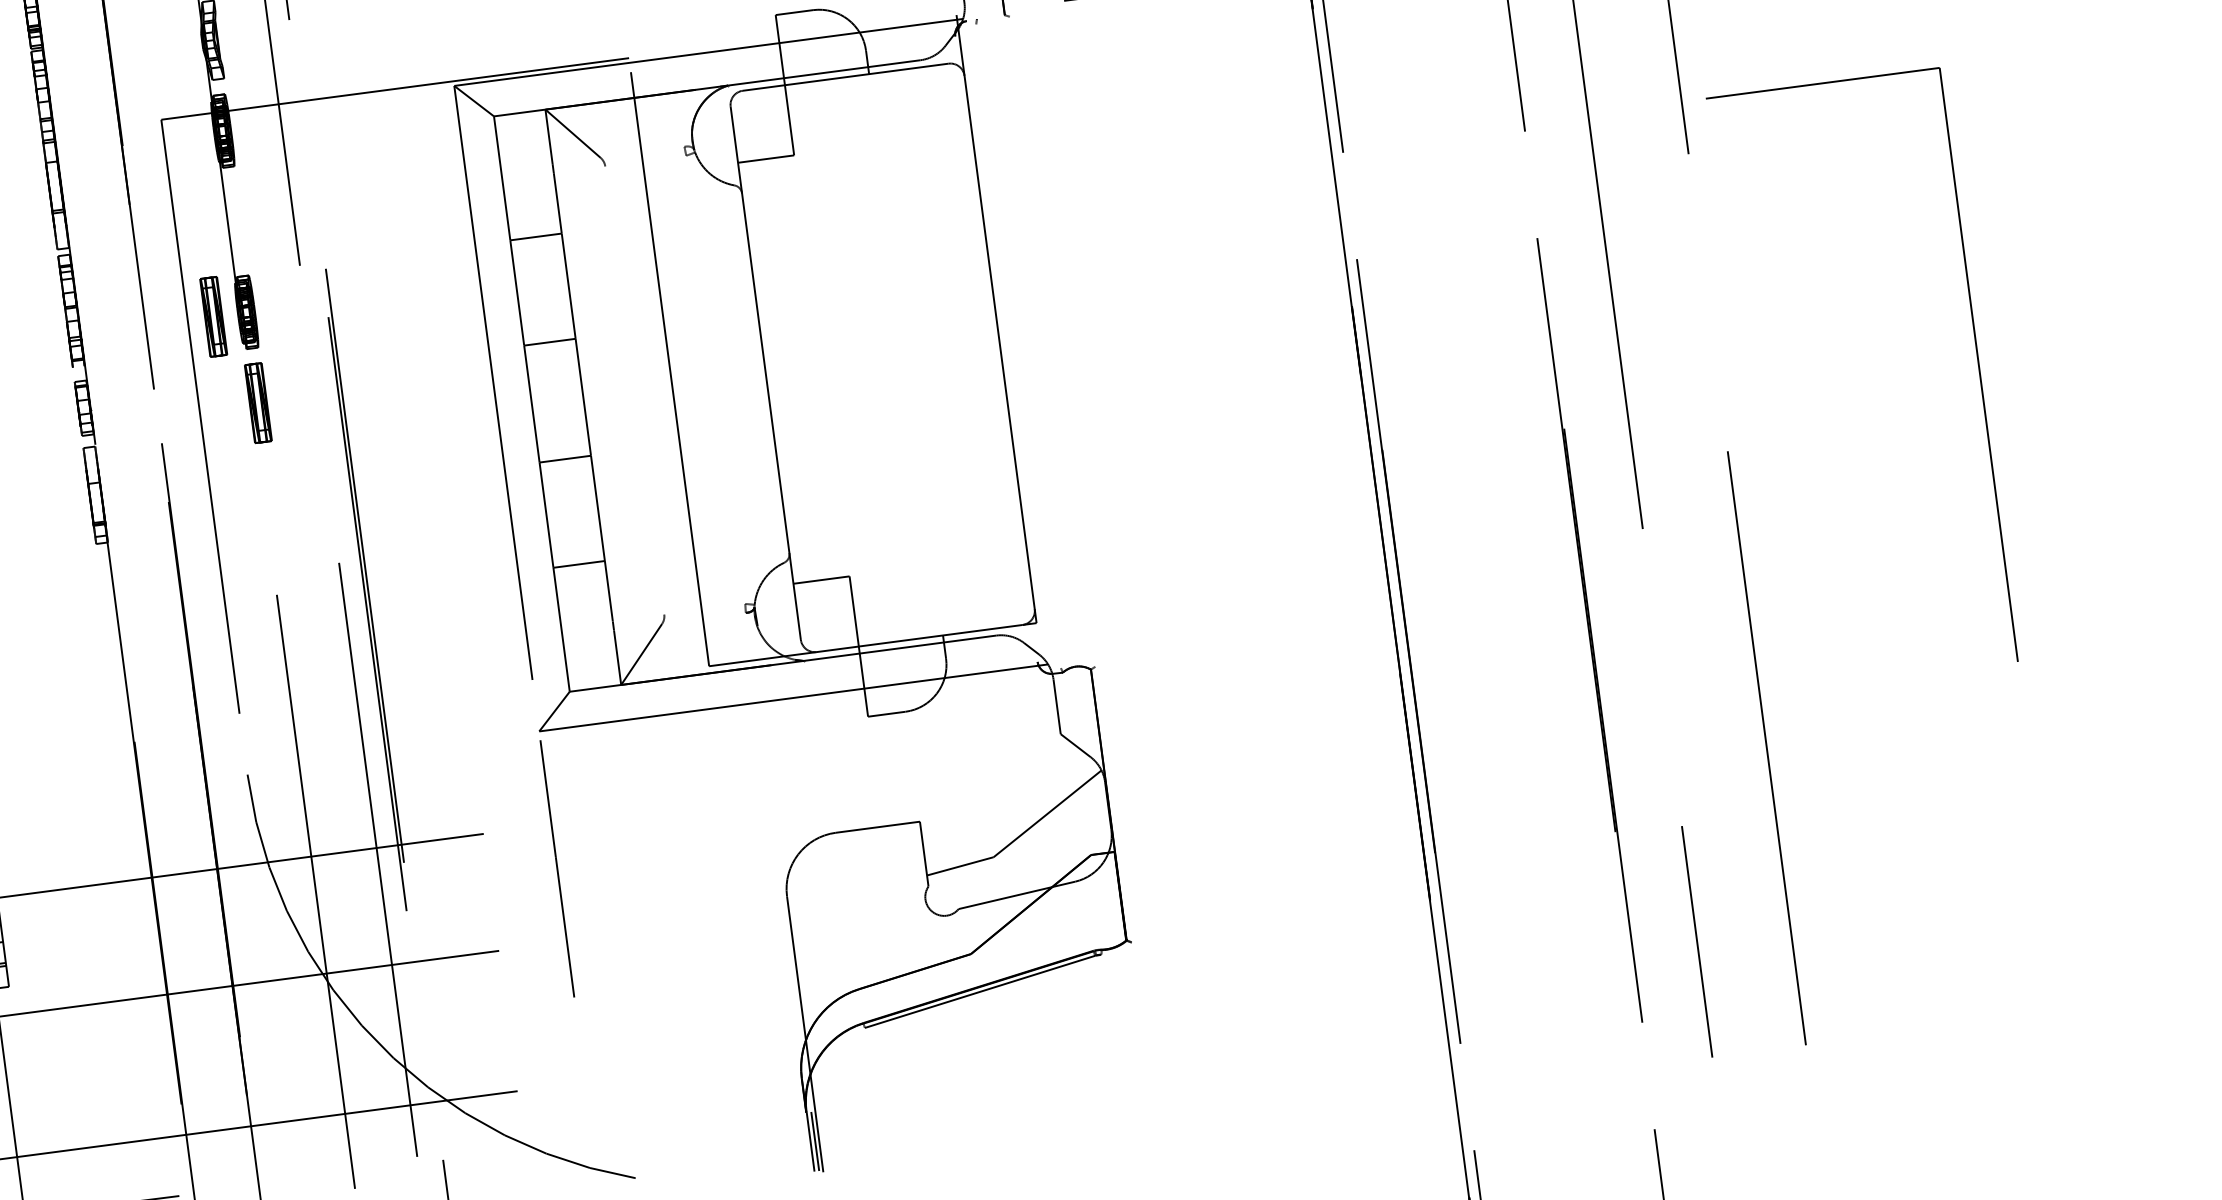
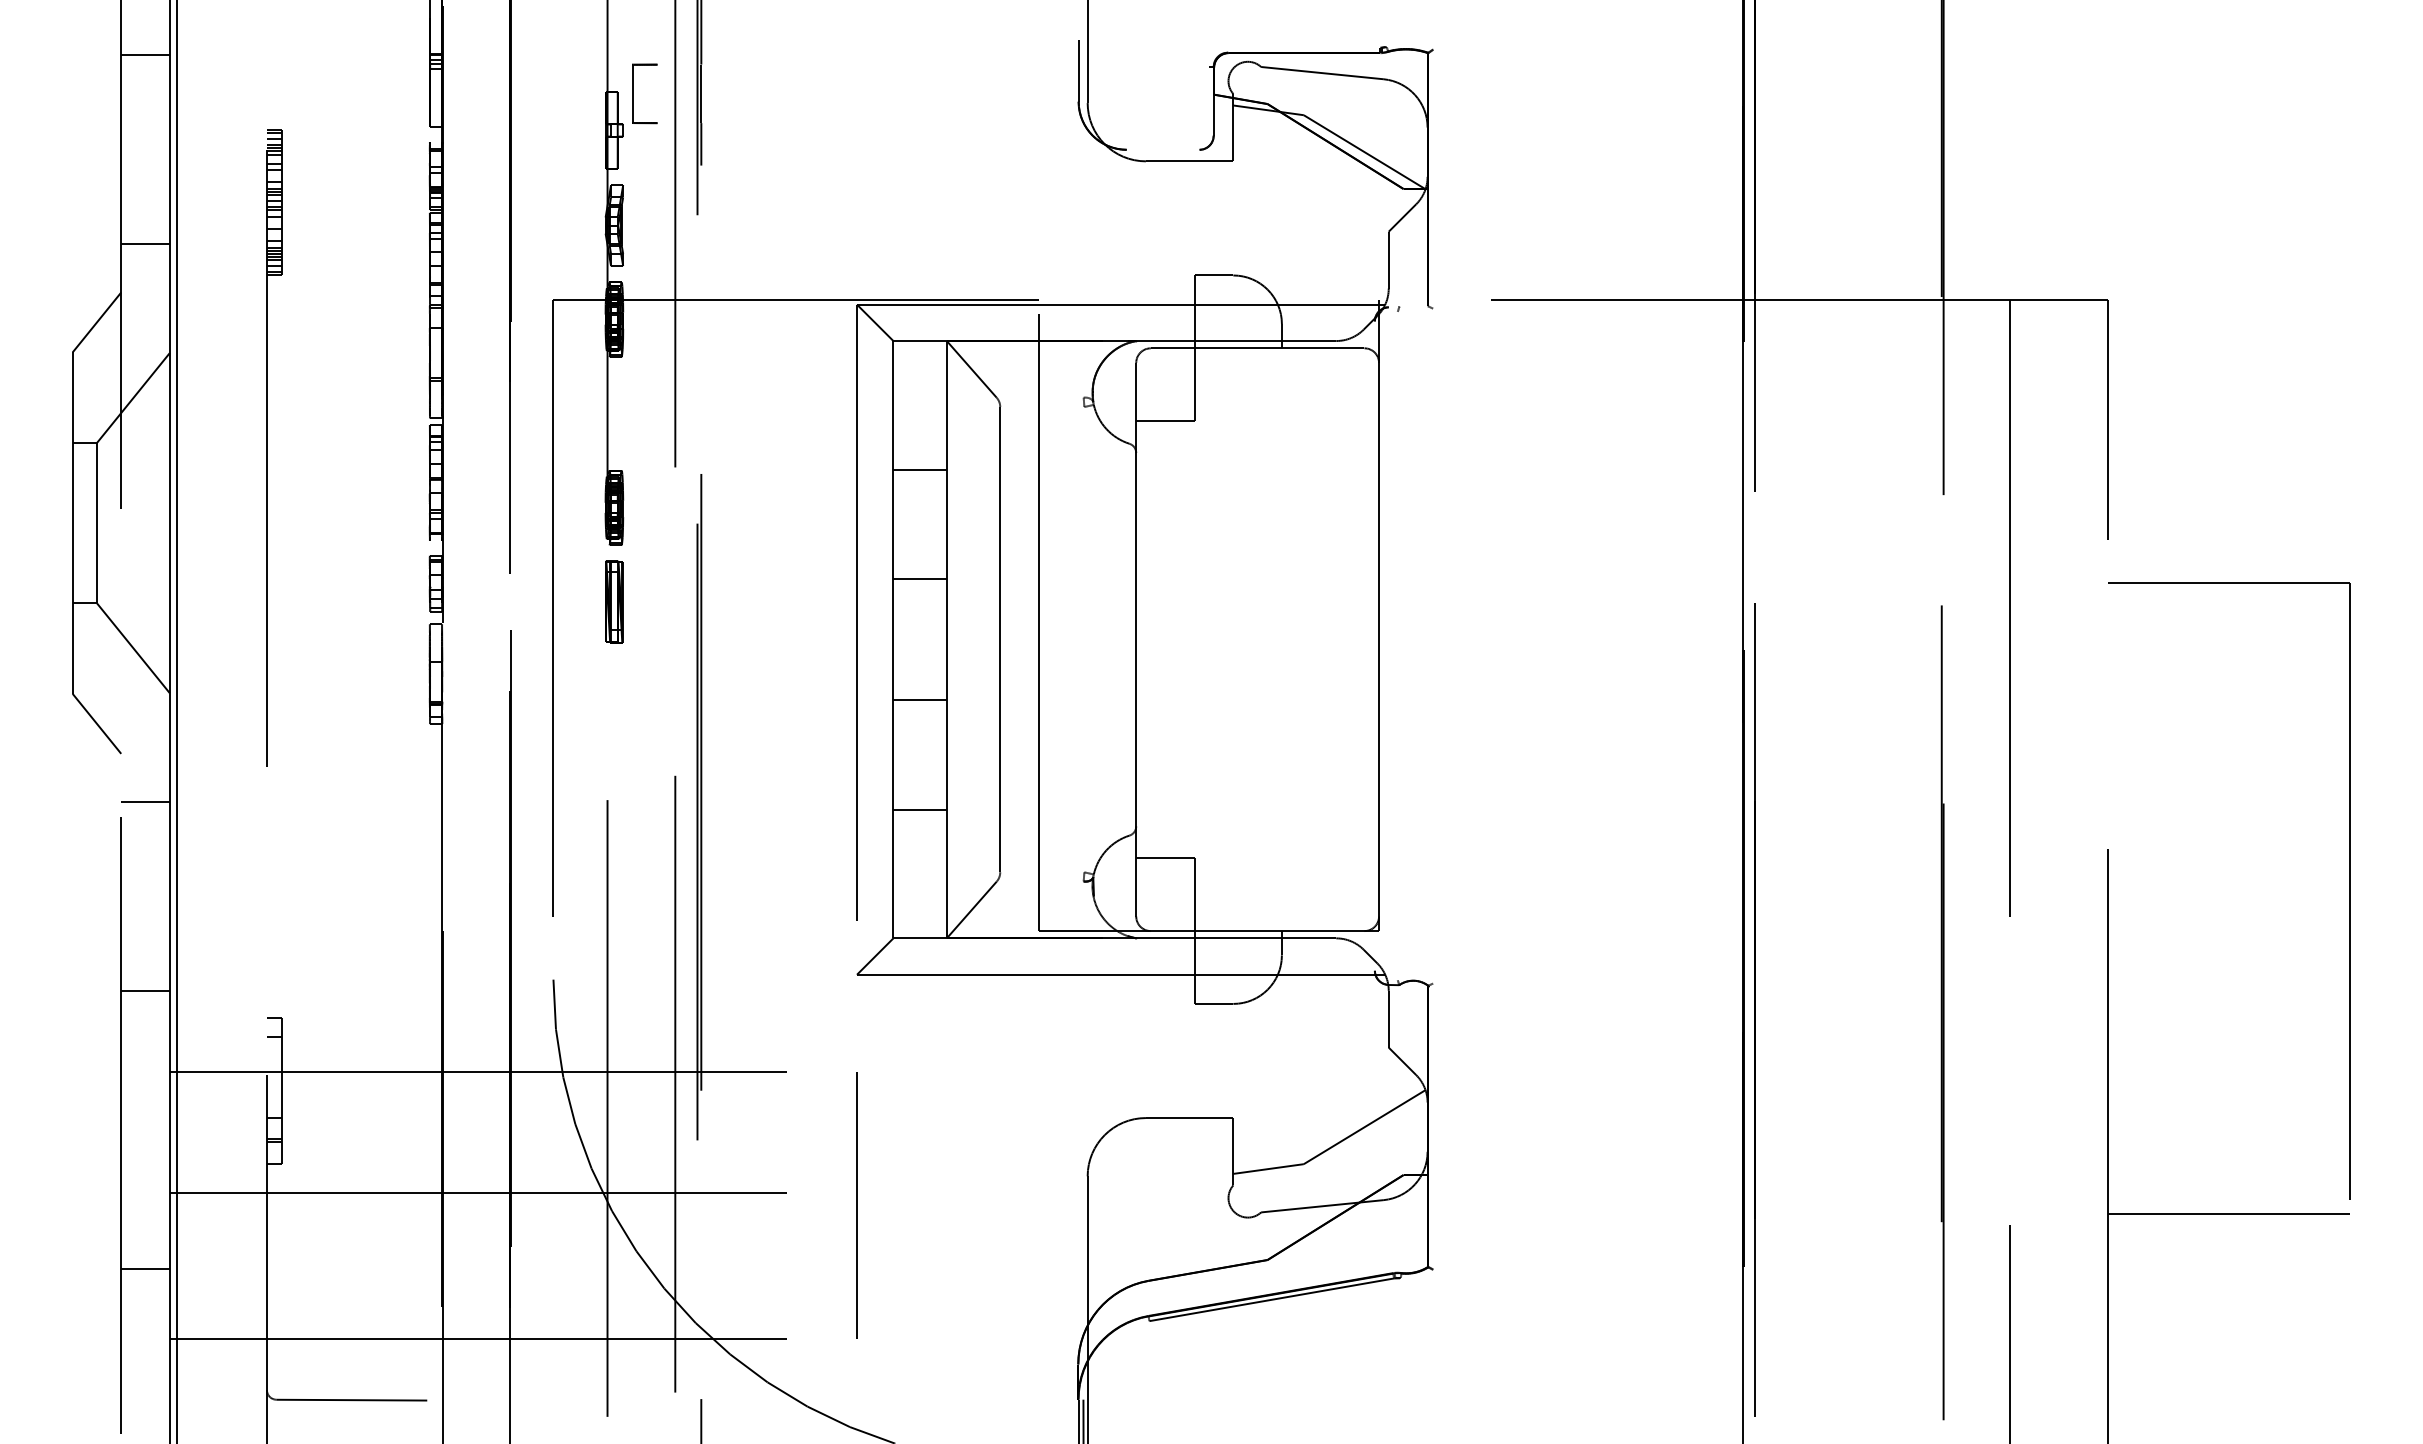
part: (213, 316) -> (580, 507), removed
part: (1977, 364) -> (2349, 890), moved
line: (635, 390) -> (1000, 639), added
line: (1890, 788) -> (2228, 1214), added
line: (556, 868) -> (856, 1205), moved

